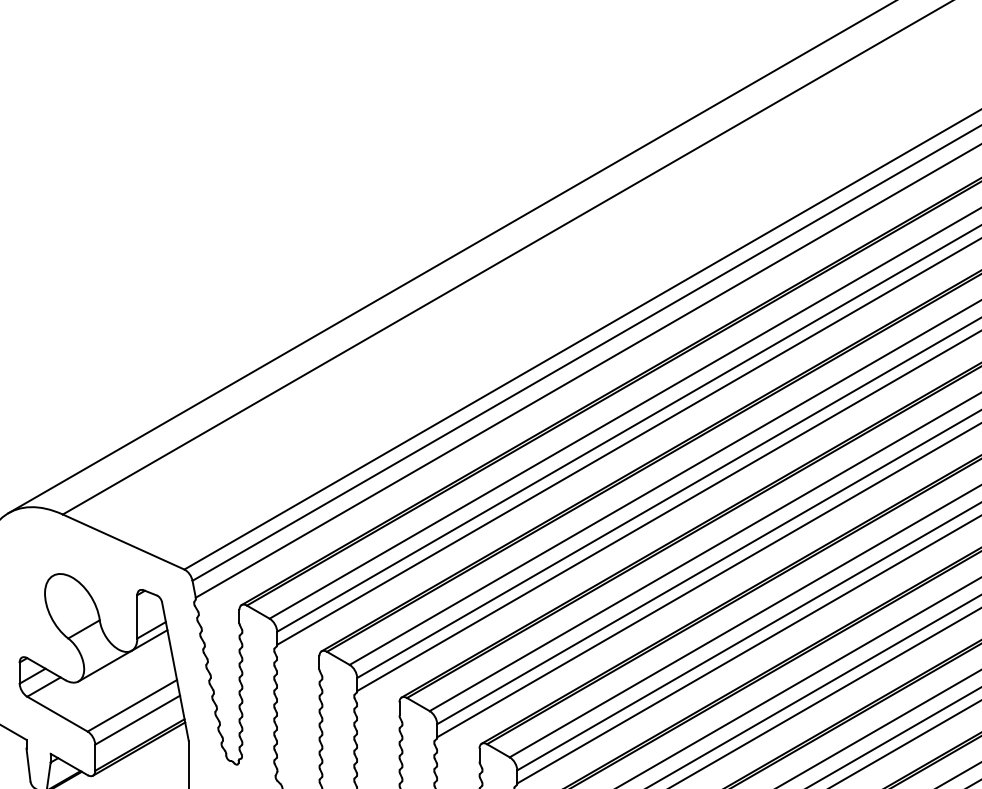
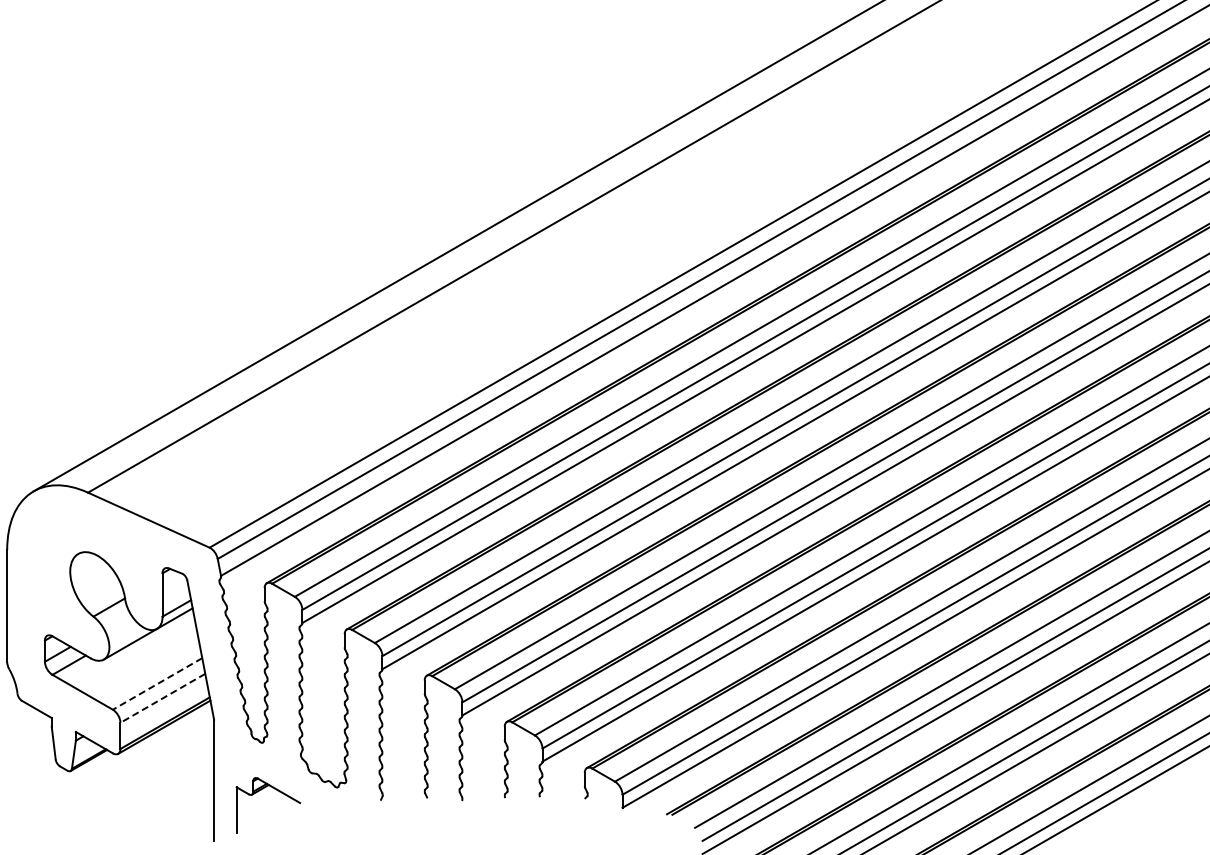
line: (132, 705) -> (157, 683), solid -> dashed
line: (137, 720) -> (162, 698), solid -> dashed

